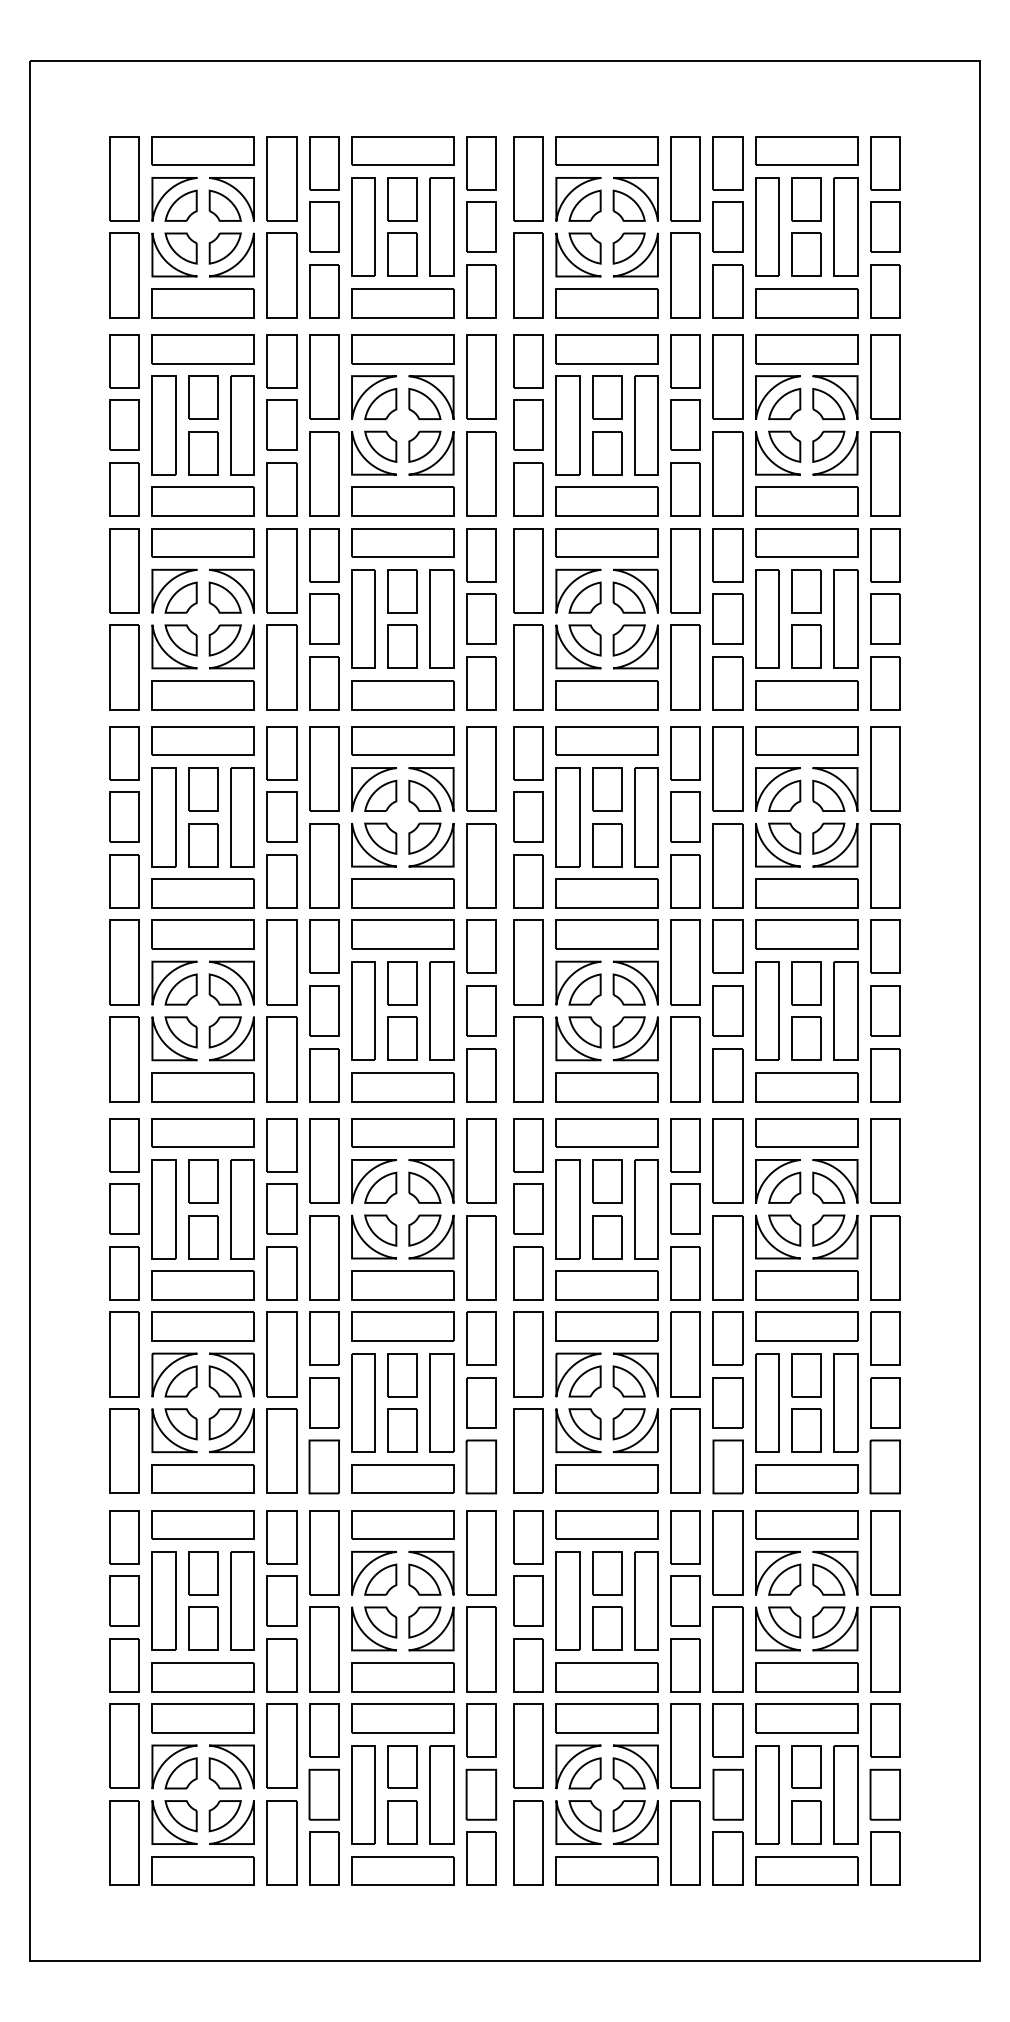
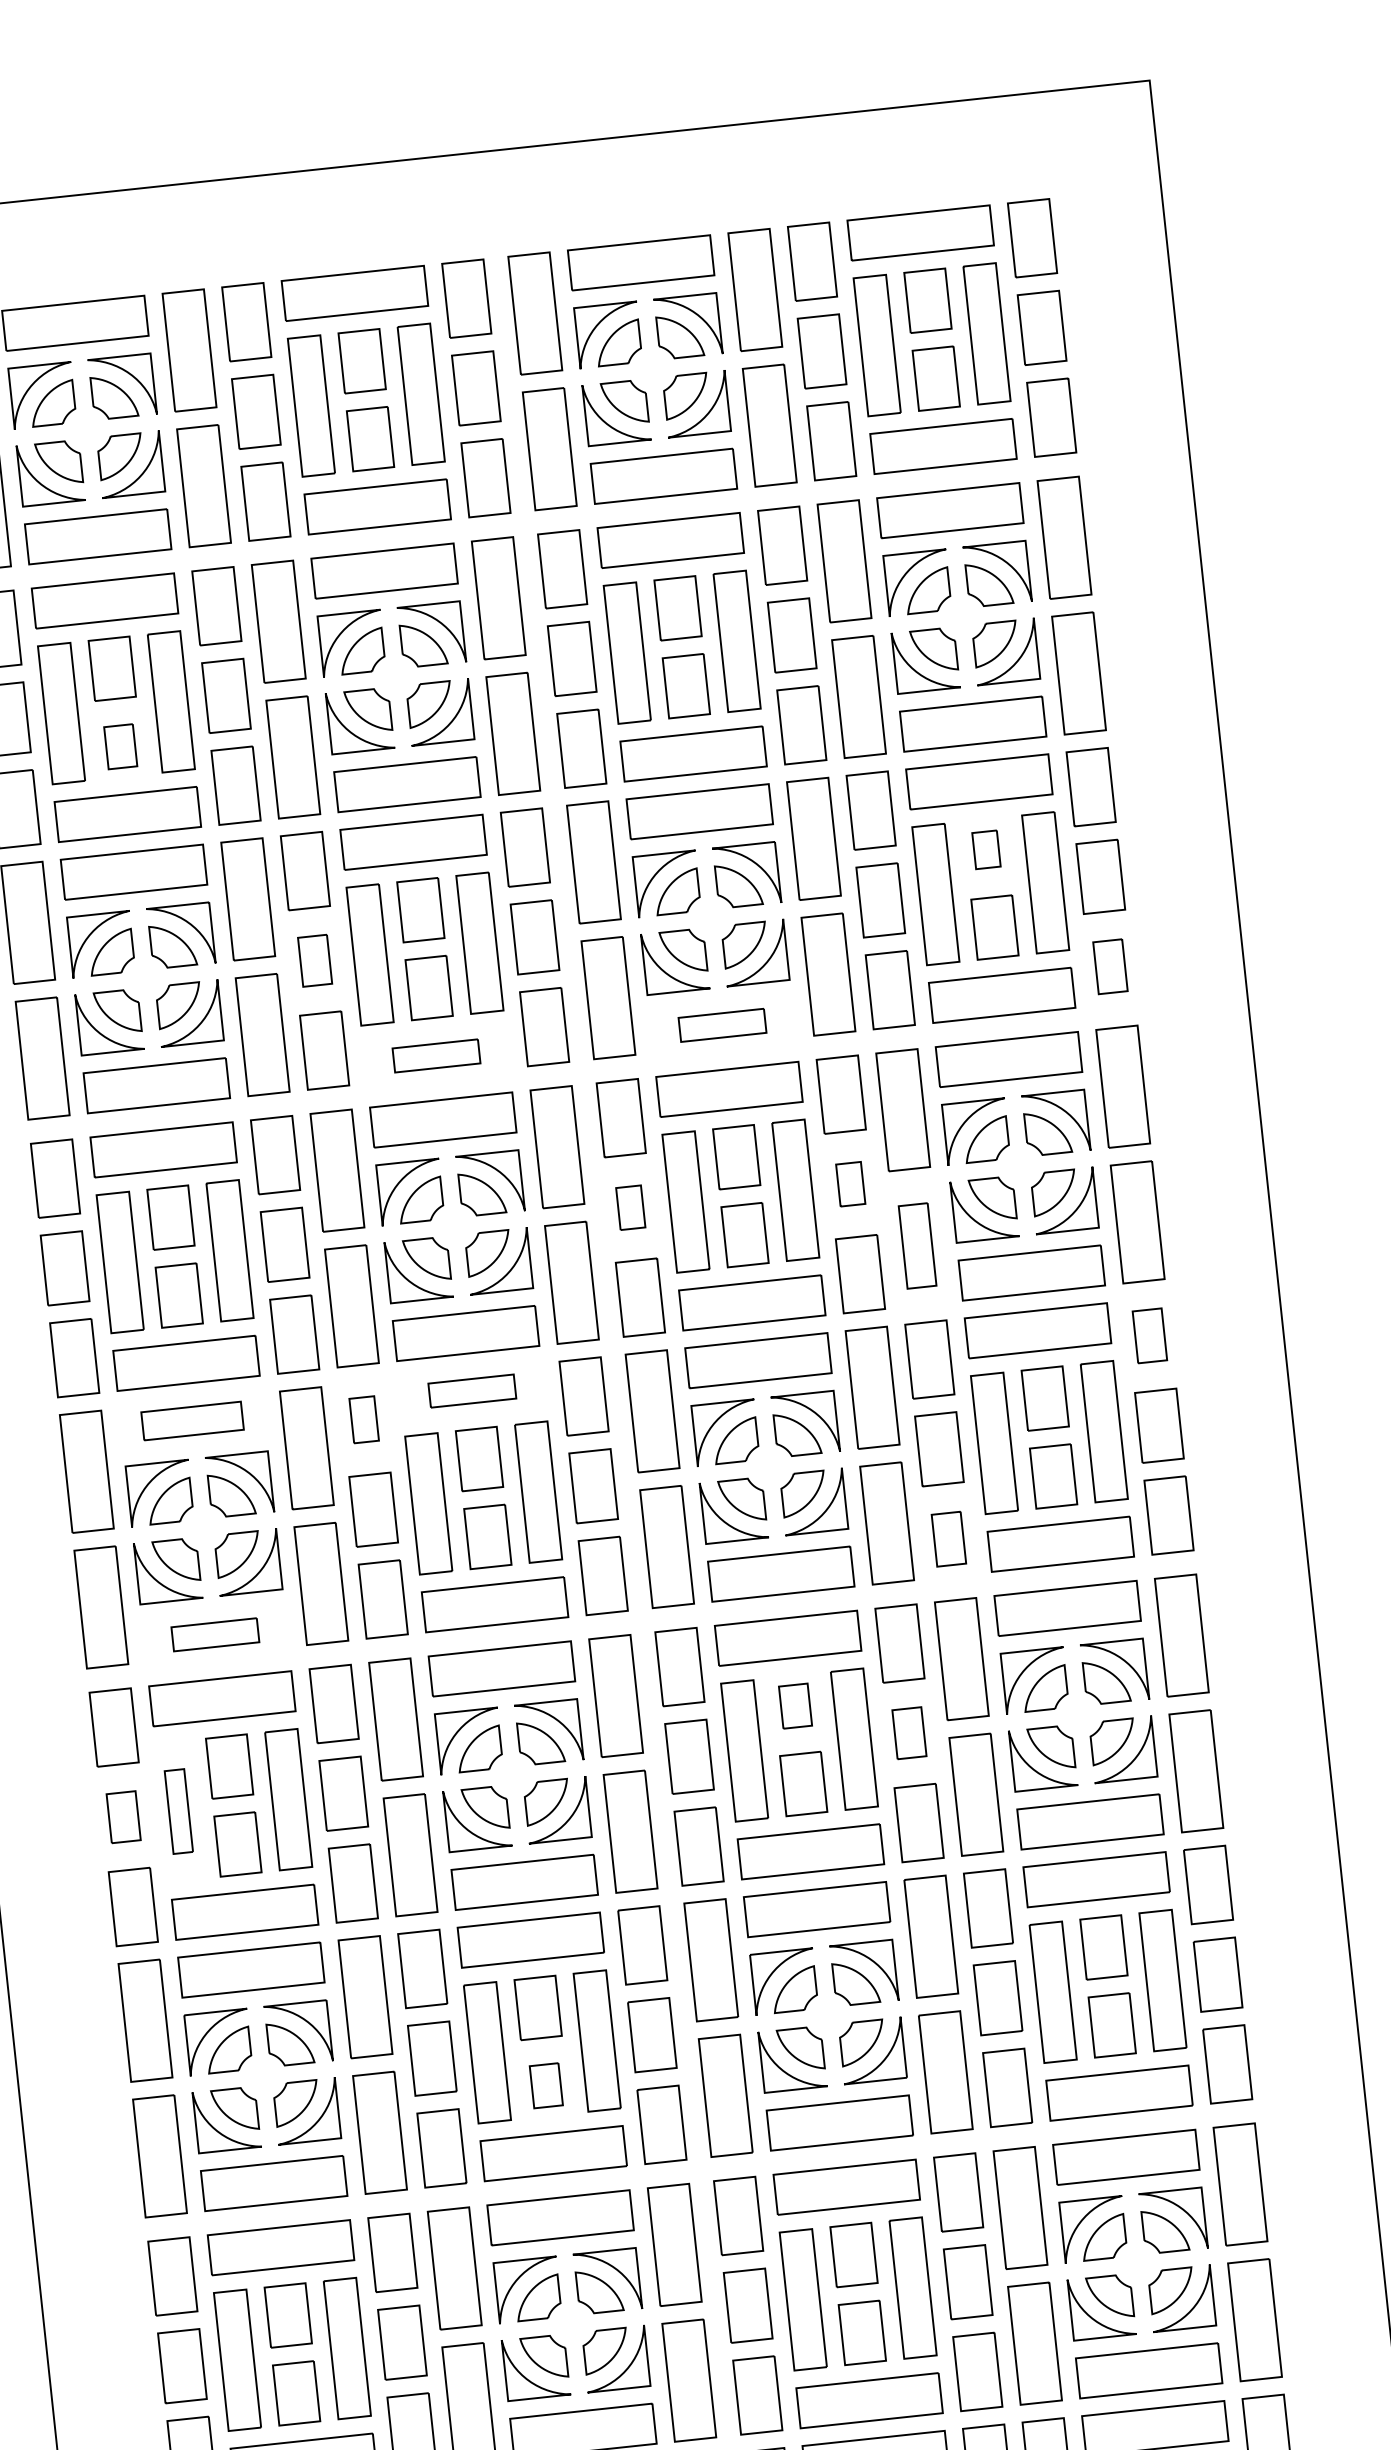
part: (203, 453) -> (121, 746), size x0.7
part: (806, 591) -> (986, 850), size x0.6
part: (324, 618) -> (315, 959), size x0.7
part: (885, 683) -> (1110, 967), size x0.7
part: (402, 695) -> (435, 1056), size x0.6
part: (606, 695) -> (721, 1025), size x0.6
part: (528, 816) -> (630, 1206), size x0.6
part: (685, 816) -> (850, 1183), size x0.6
part: (727, 865) -> (916, 1245), size x0.7
part: (202, 934) -> (191, 1420), size x0.7
part: (402, 934) -> (471, 1390), size x0.6
part: (324, 946) -> (364, 1419), size x0.6
part: (885, 946) -> (1150, 1335), size x0.7
part: (727, 1075) -> (948, 1539), size x0.7
part: (202, 1087) -> (214, 1635), size x0.6
part: (607, 1181) -> (795, 1706), size x0.7
part: (124, 1208) -> (123, 1816), size x0.7
part: (685, 1208) -> (909, 1732), size x0.7
part: (163, 1209) -> (178, 1811), size x0.6
part: (402, 1430) -> (546, 2085), size x0.7

